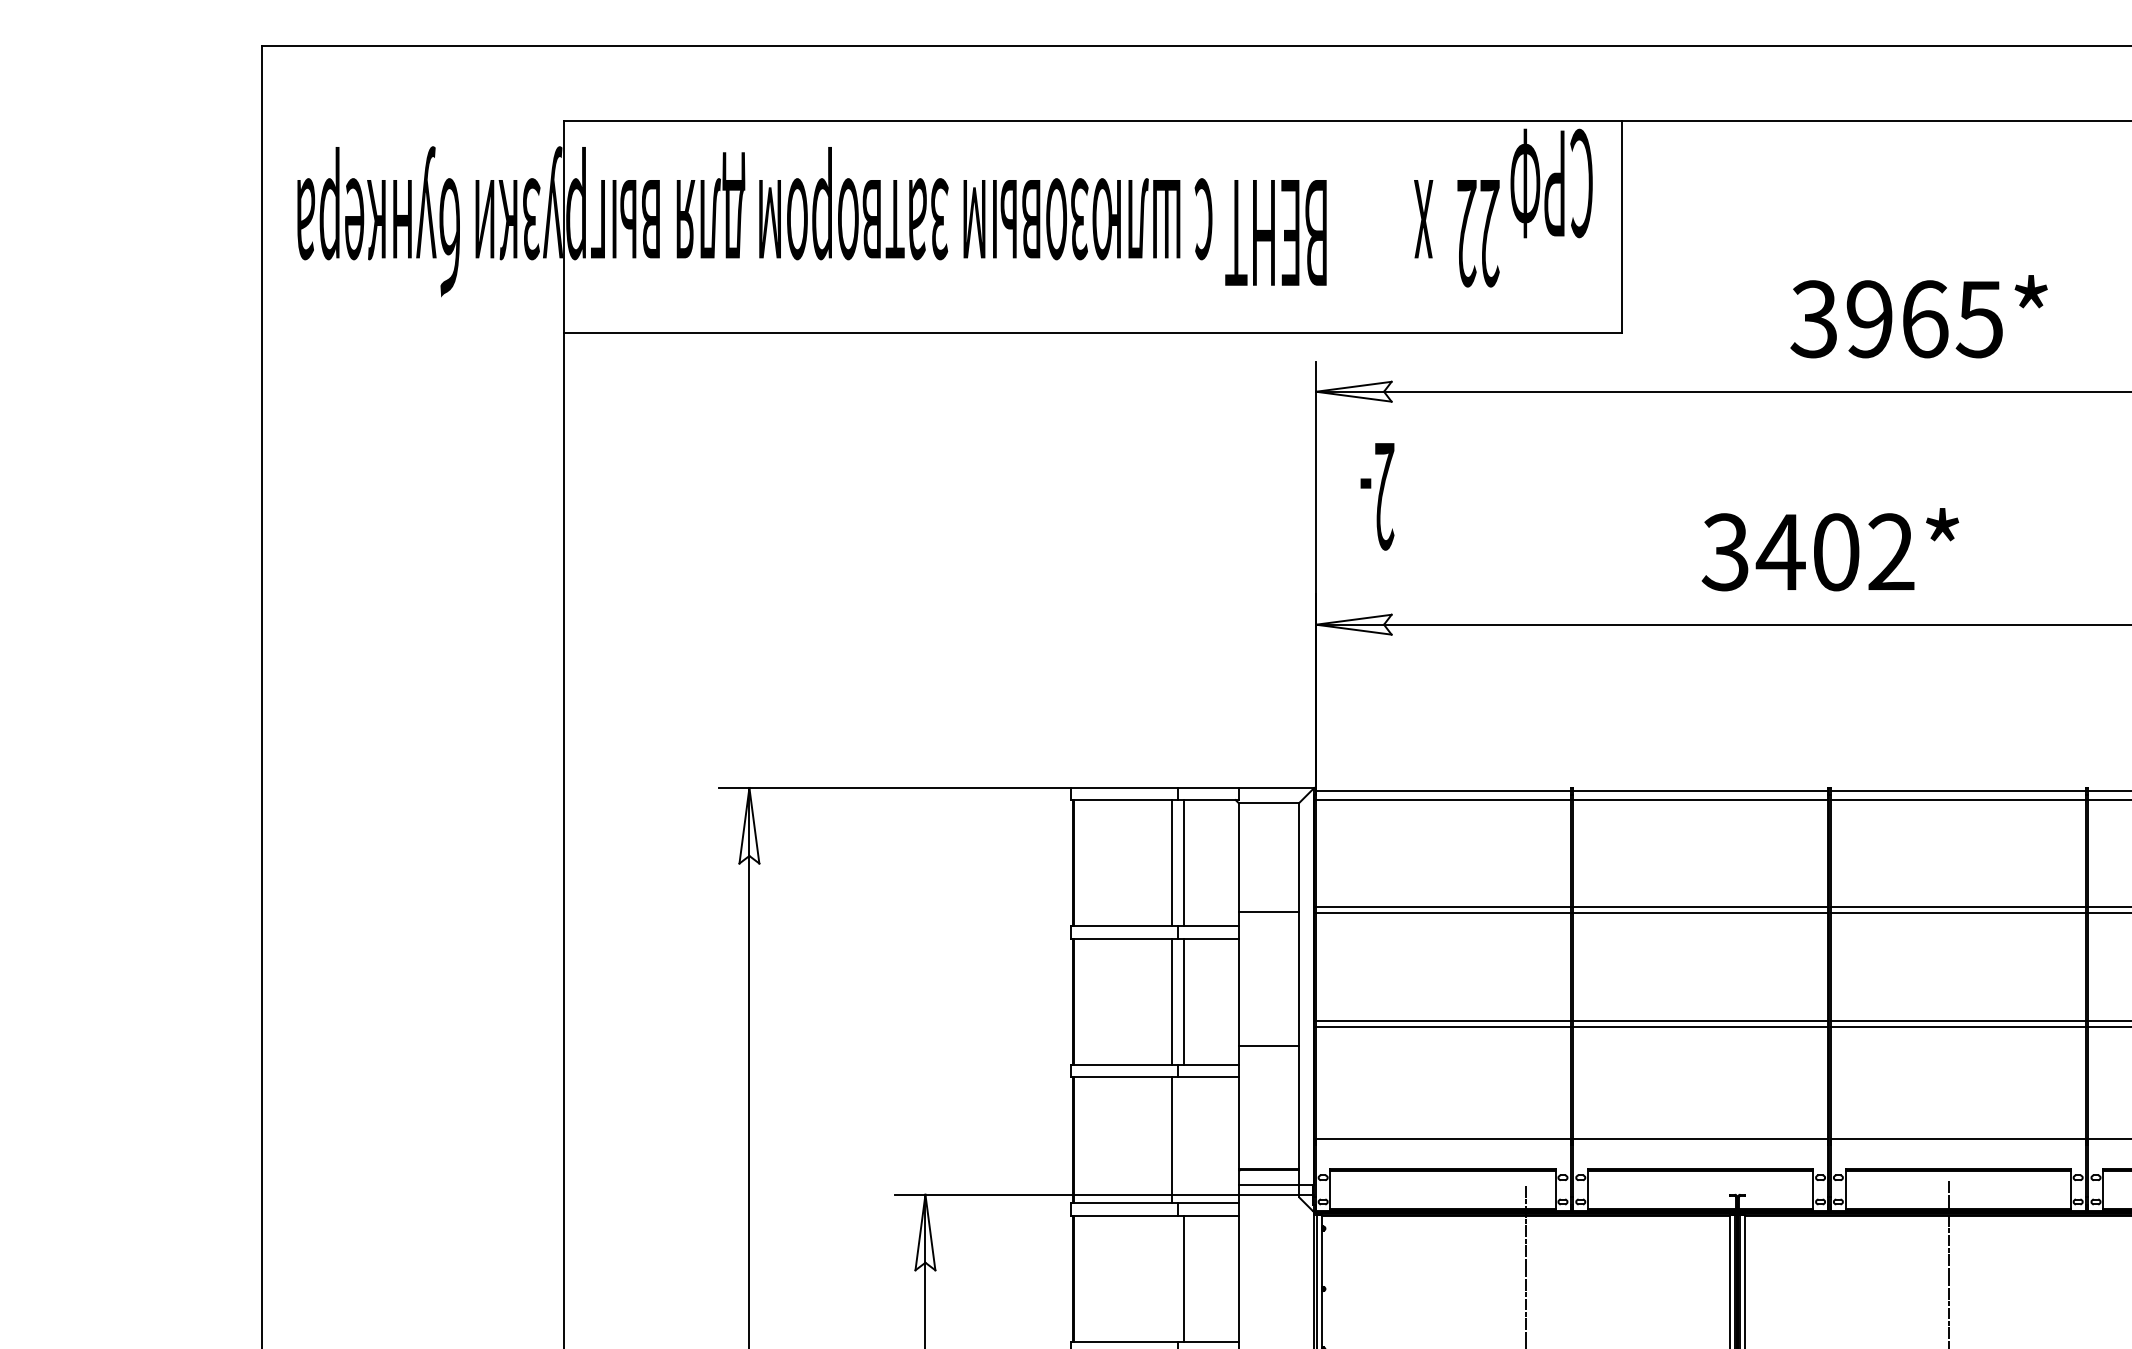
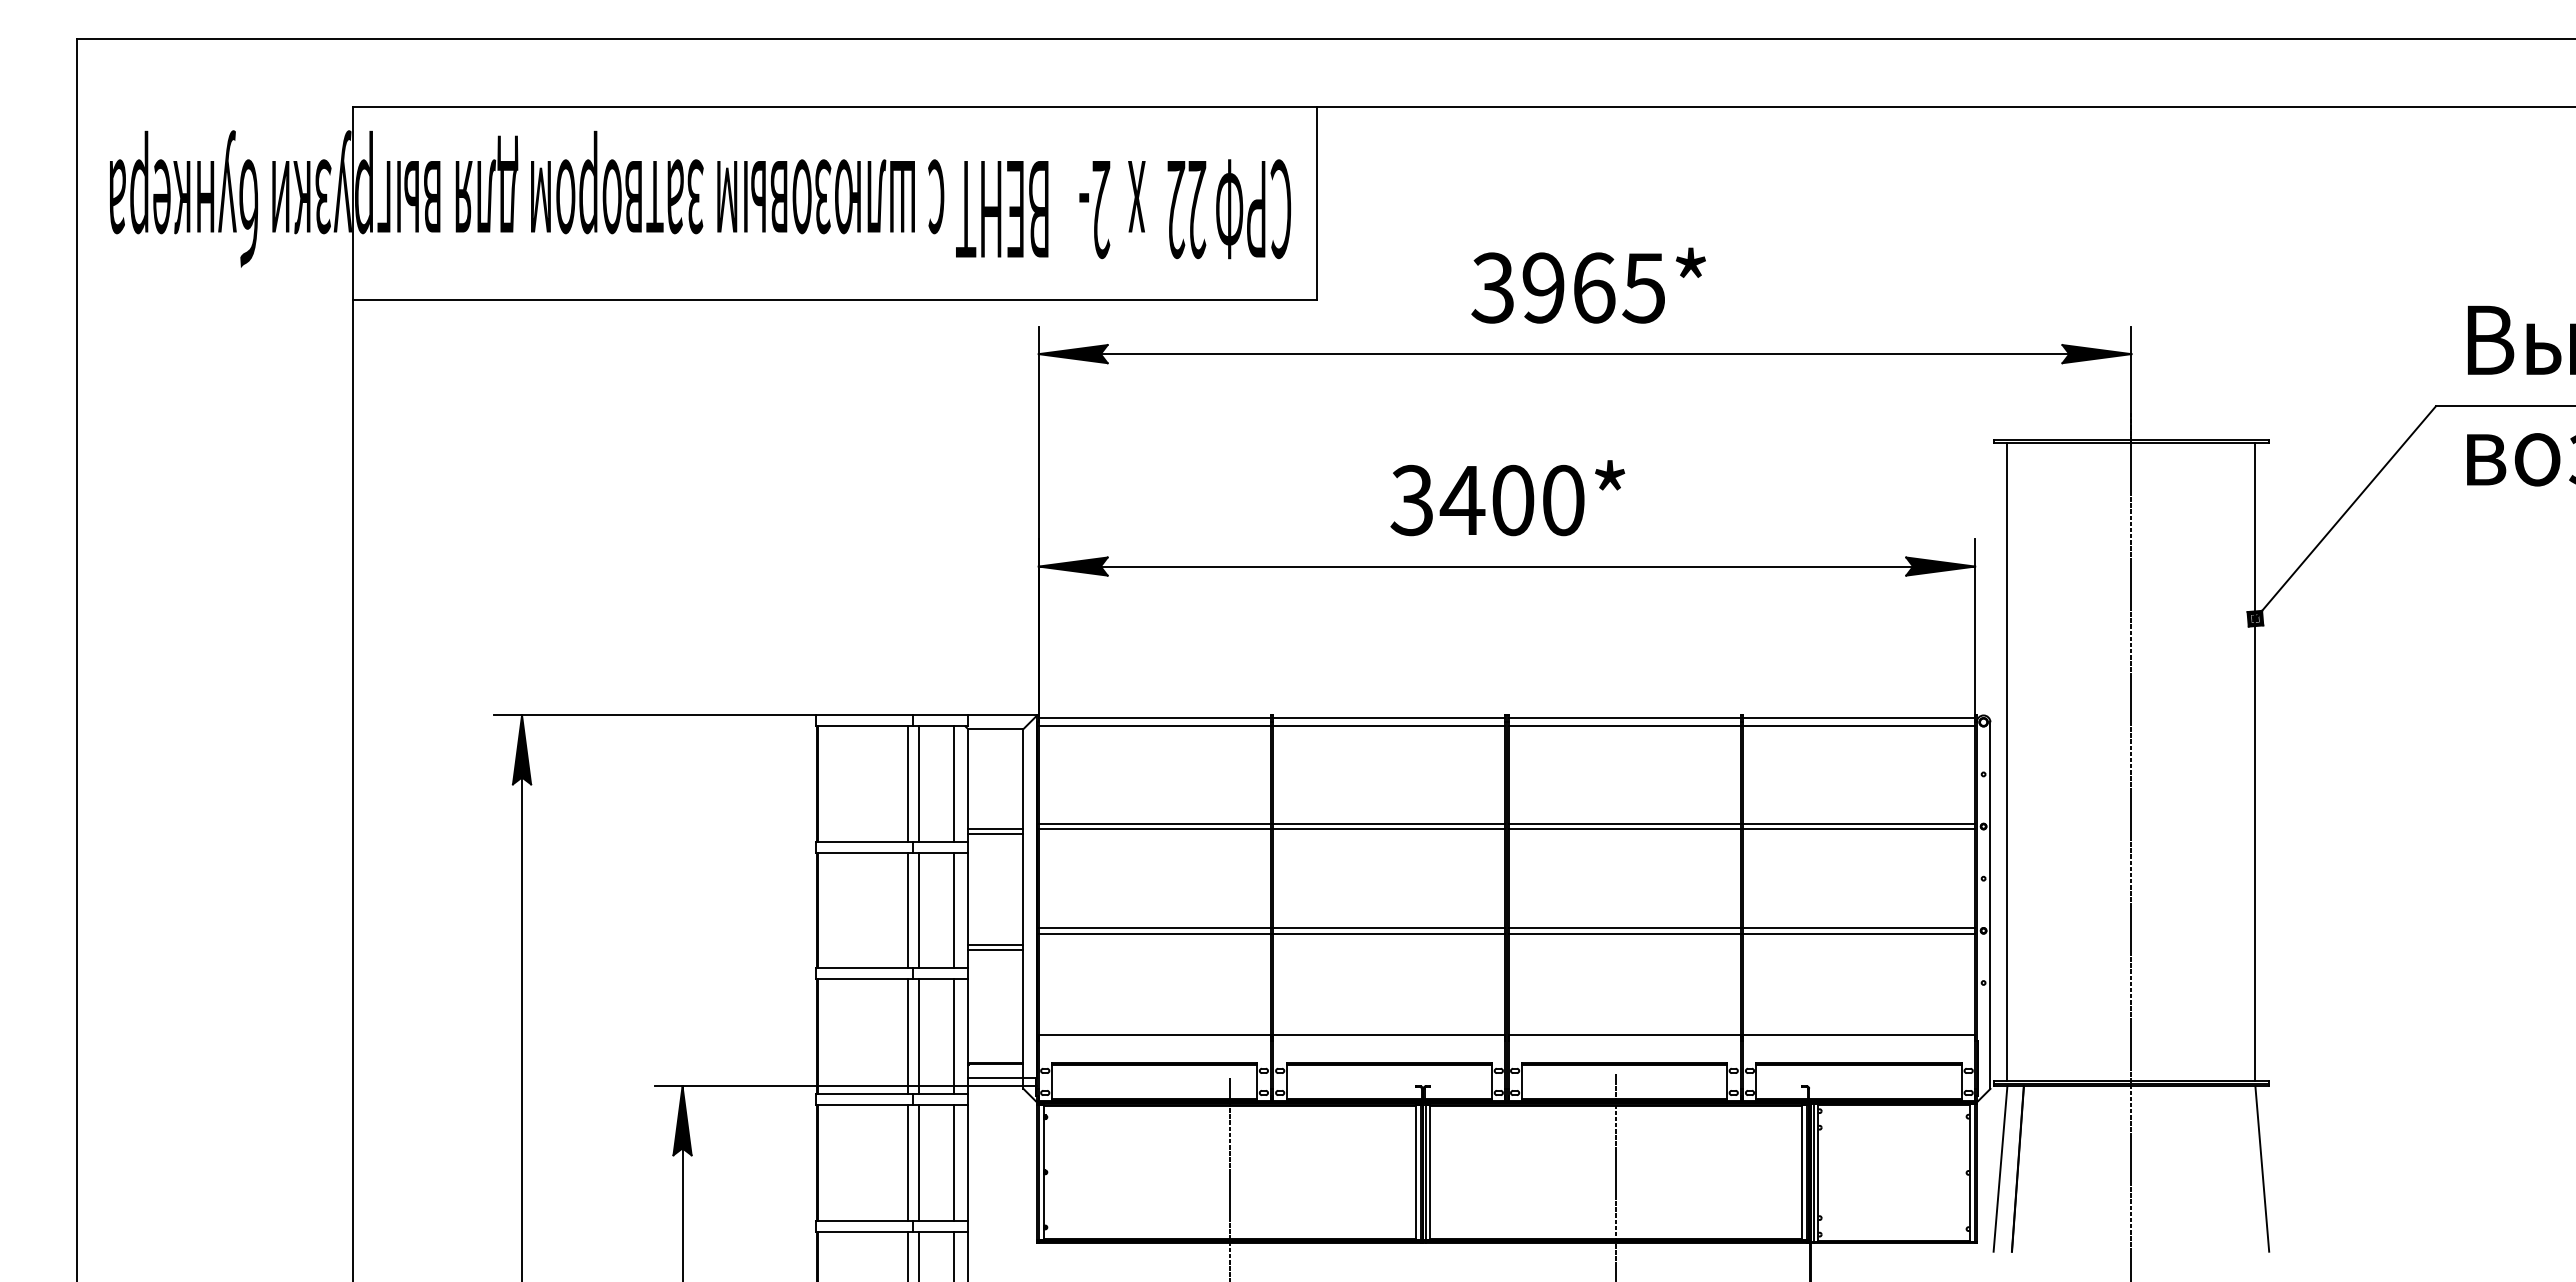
text: (1551, 183) -> (1253, 209), moved
fill: (1353, 392) -> (1072, 354), added
text: (1377, 497) -> (1094, 210), moved
text: (1891, 552) -> (1563, 500), 3402* -> 3400*
fill: (1353, 624) -> (1072, 566), added
fill: (748, 825) -> (521, 749), added
line: (1223, 862) -> (954, 783), added
line: (1268, 918) -> (995, 834), added
line: (1223, 1001) -> (954, 910), added
line: (1268, 1039) -> (995, 944), added
line: (1184, 1140) -> (918, 1036), added
line: (1223, 1140) -> (954, 1036), added
fill: (925, 1232) -> (682, 1120), added
line: (1172, 1278) -> (907, 1162), added
line: (1223, 1278) -> (954, 1162), added

